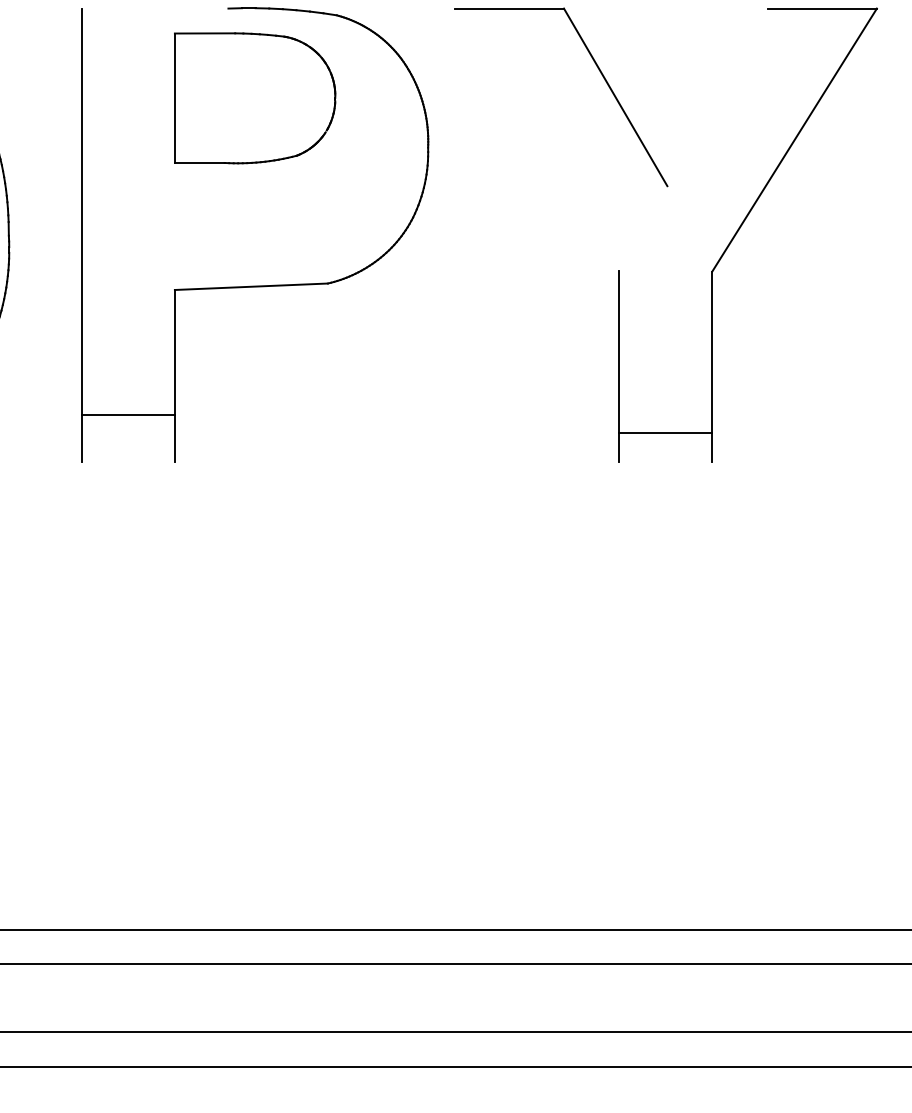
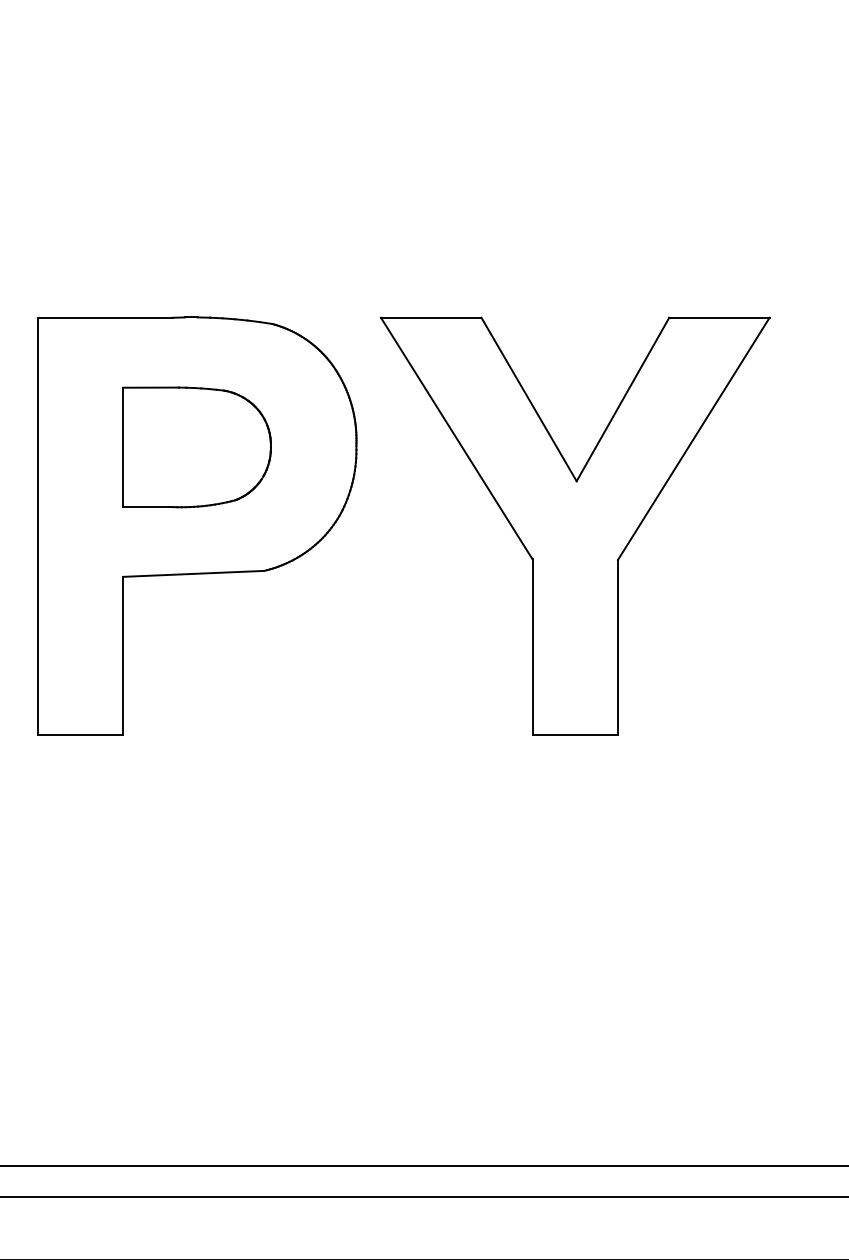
line: (154, 8) -> (104, 317), added
line: (717, 97) -> (622, 399), added
part: (254, 98) -> (196, 447), moved
line: (536, 139) -> (456, 438), added
line: (128, 414) -> (80, 734), moved
line: (666, 432) -> (575, 734), moved

